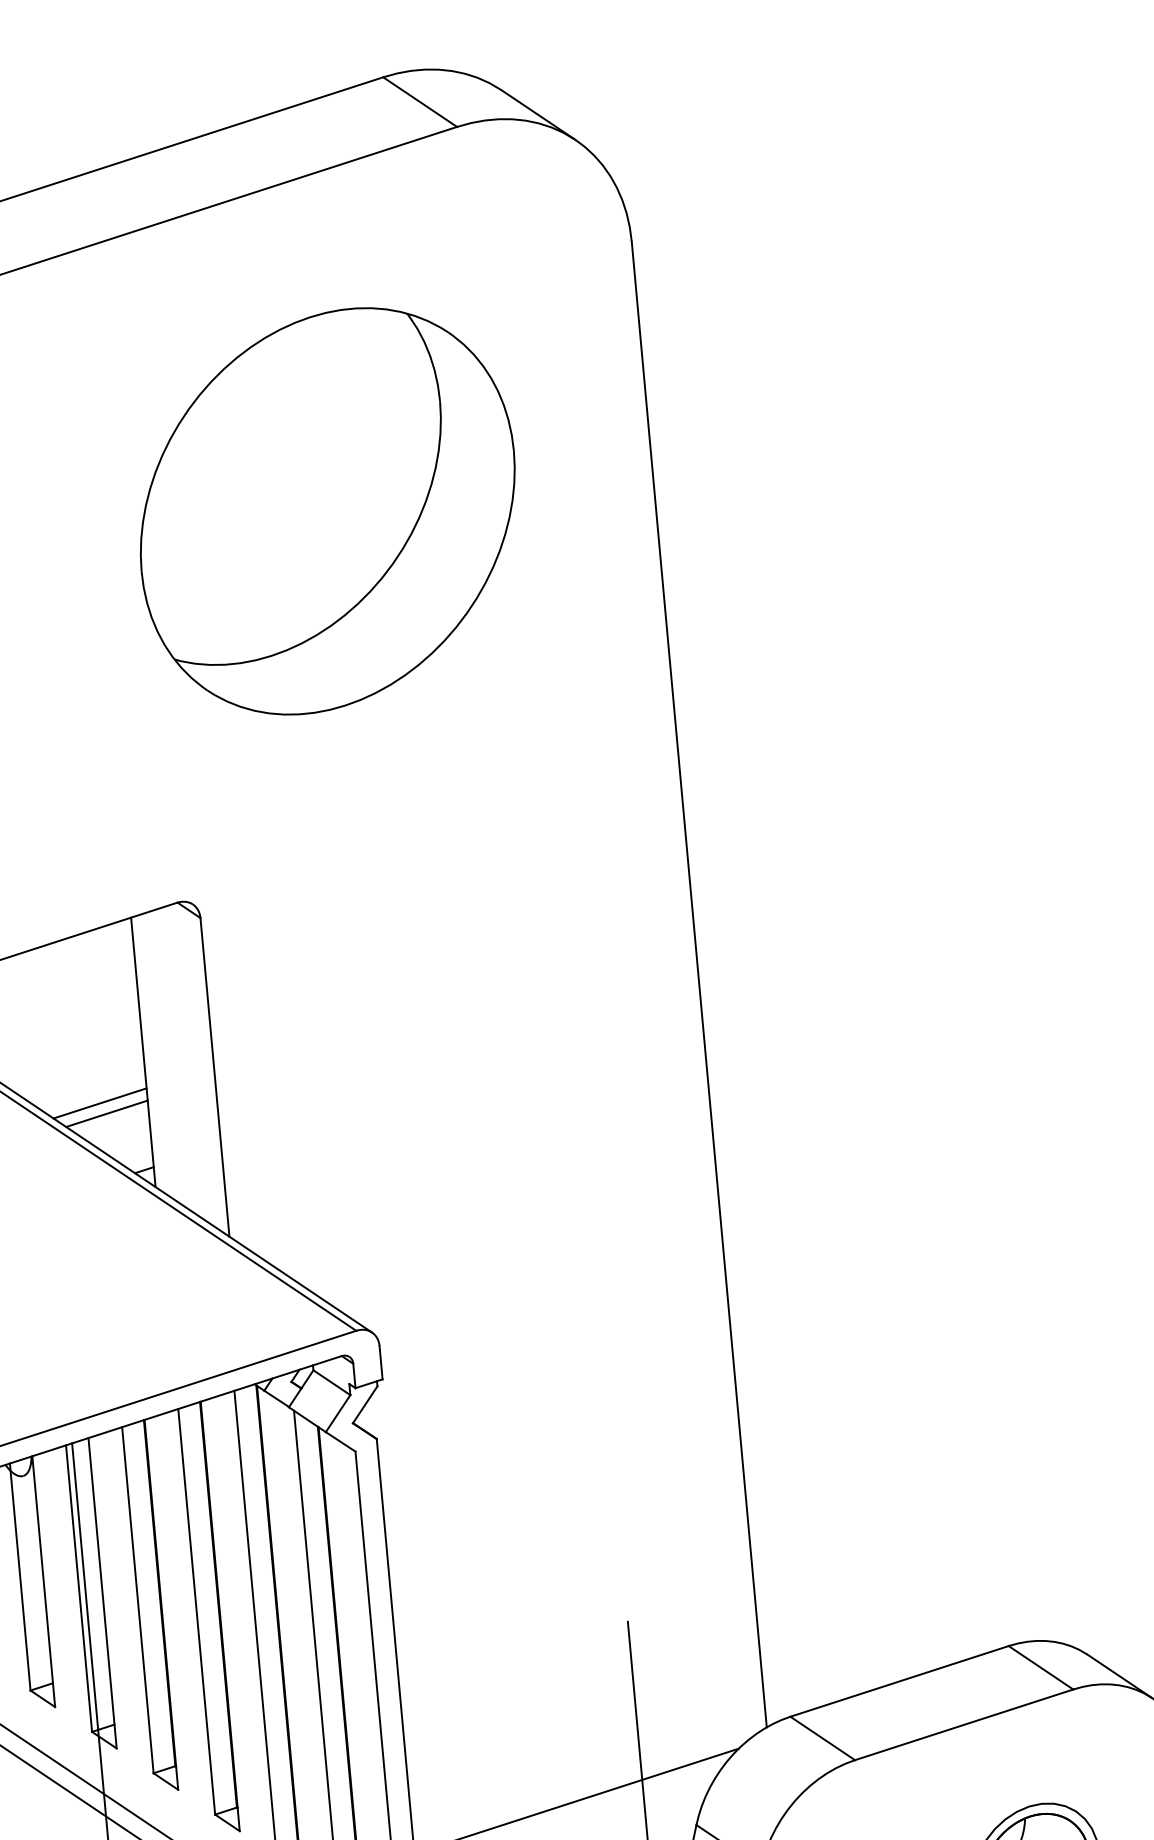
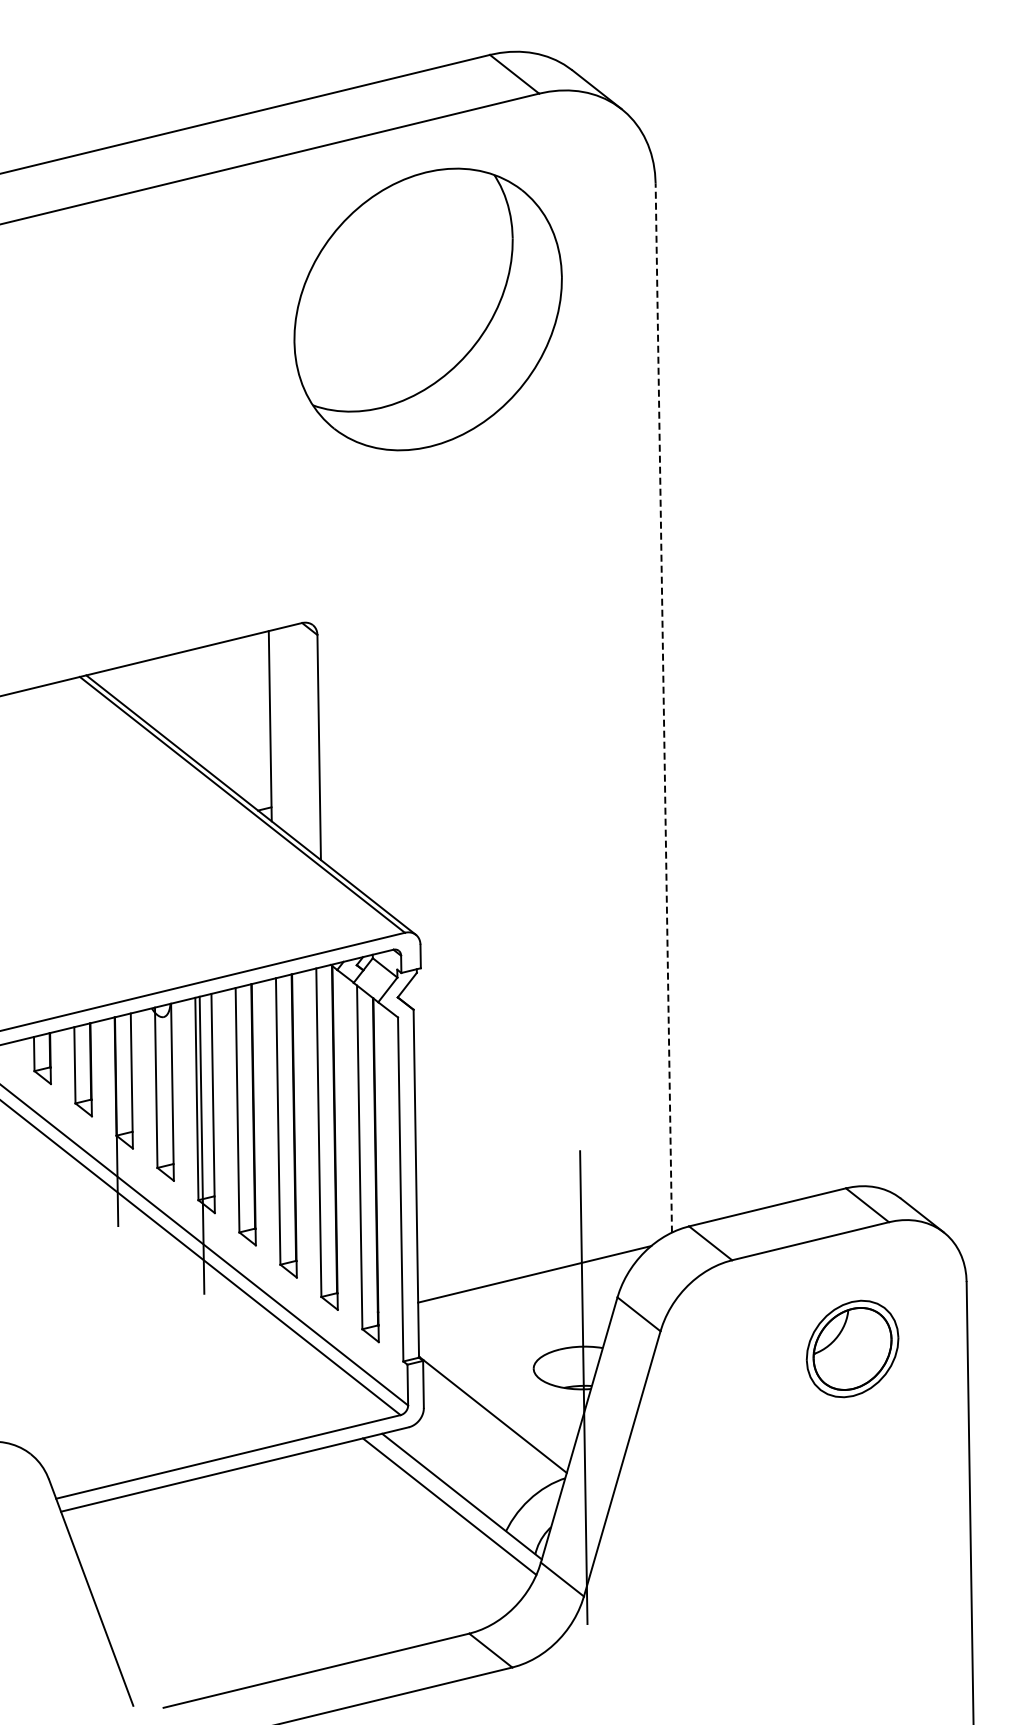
part: (326, 511) -> (427, 309), moved
line: (698, 983) -> (663, 707), solid -> dashed
line: (99, 1103) -> (236, 759), removed
line: (106, 1113) -> (241, 767), removed

